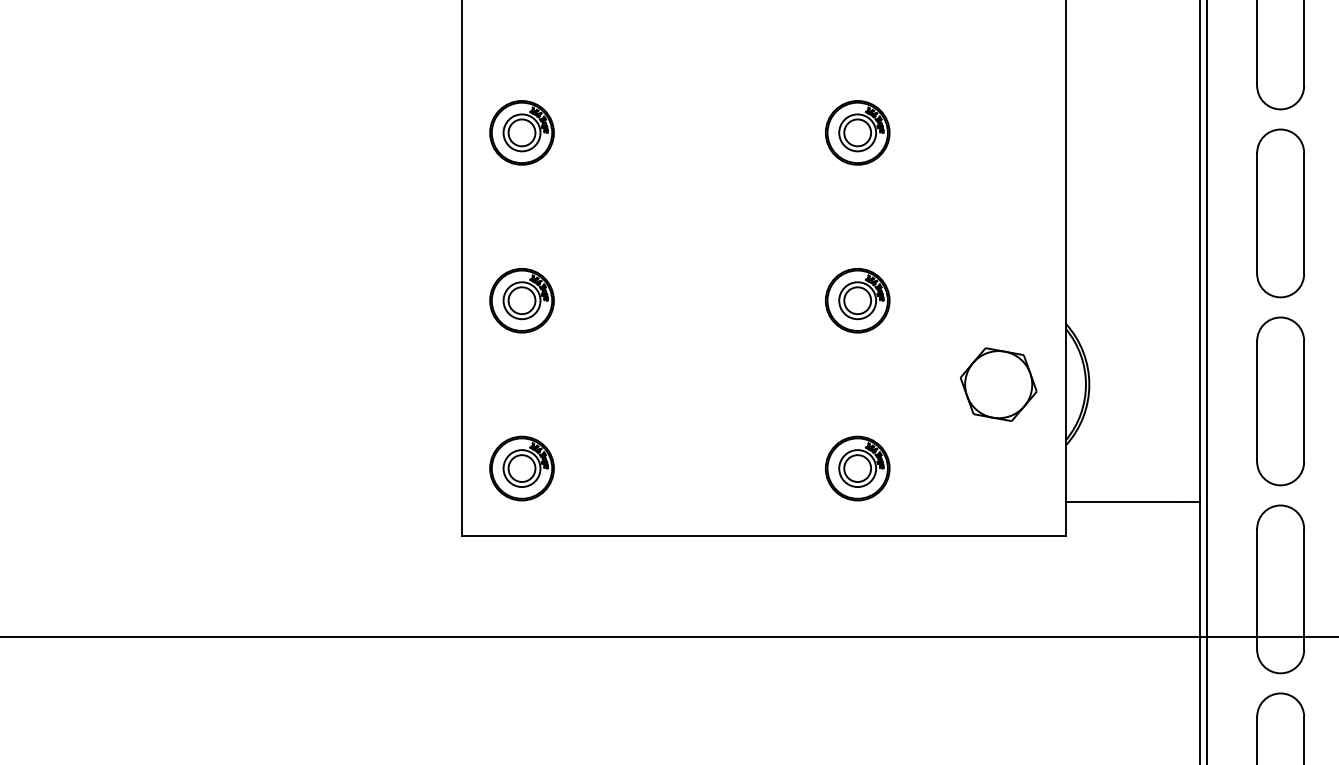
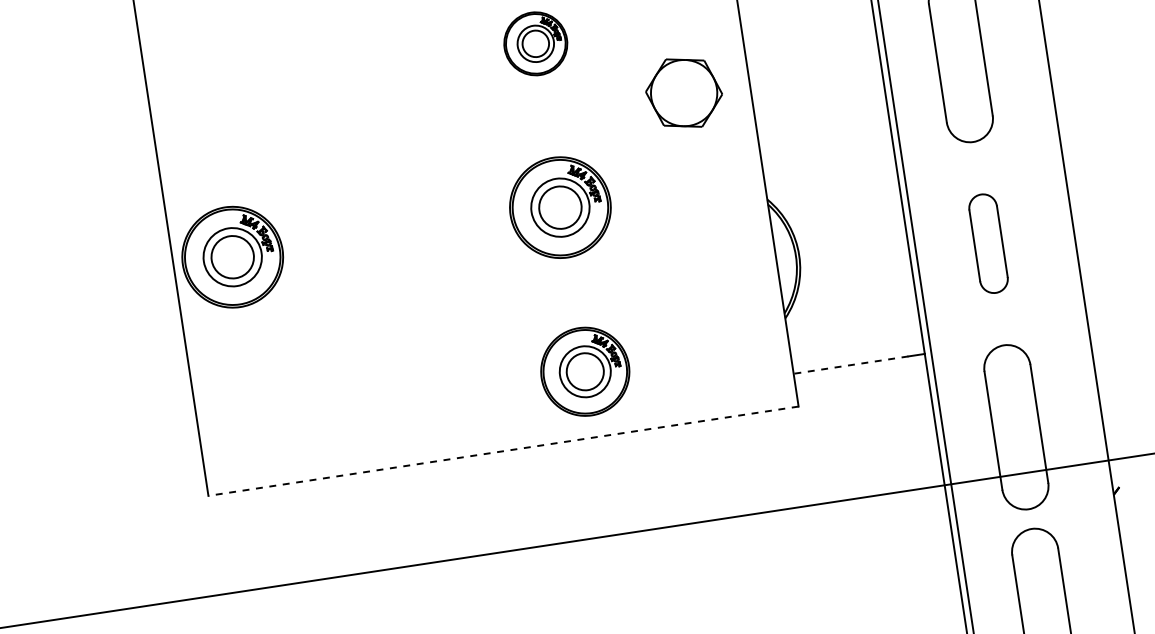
part: (521, 132) -> (207, 93), removed
part: (521, 300) -> (232, 257), size x1.6
part: (857, 300) -> (560, 207), size x1.6
part: (998, 384) -> (683, 93), moved
part: (1280, 401) -> (988, 243), size x0.6
part: (521, 468) -> (256, 421), removed
part: (857, 468) -> (585, 371), size x1.4
line: (1124, 502) -> (851, 365), solid -> dashed
line: (763, 535) -> (503, 451), solid -> dashed

